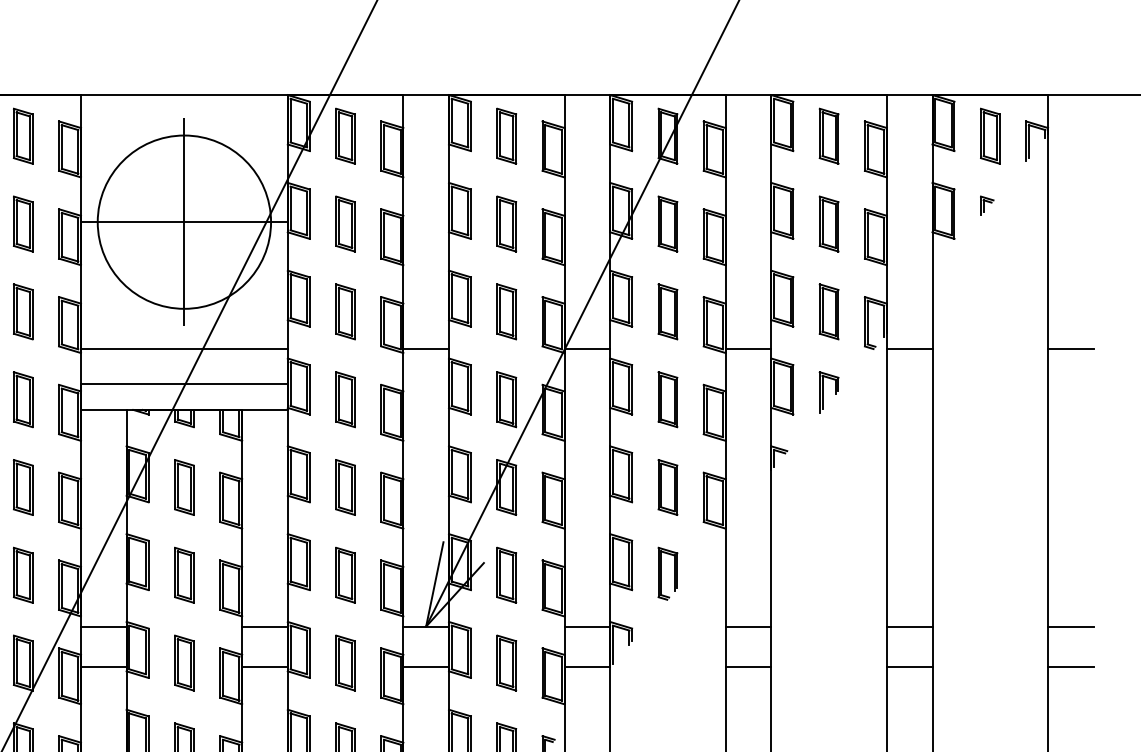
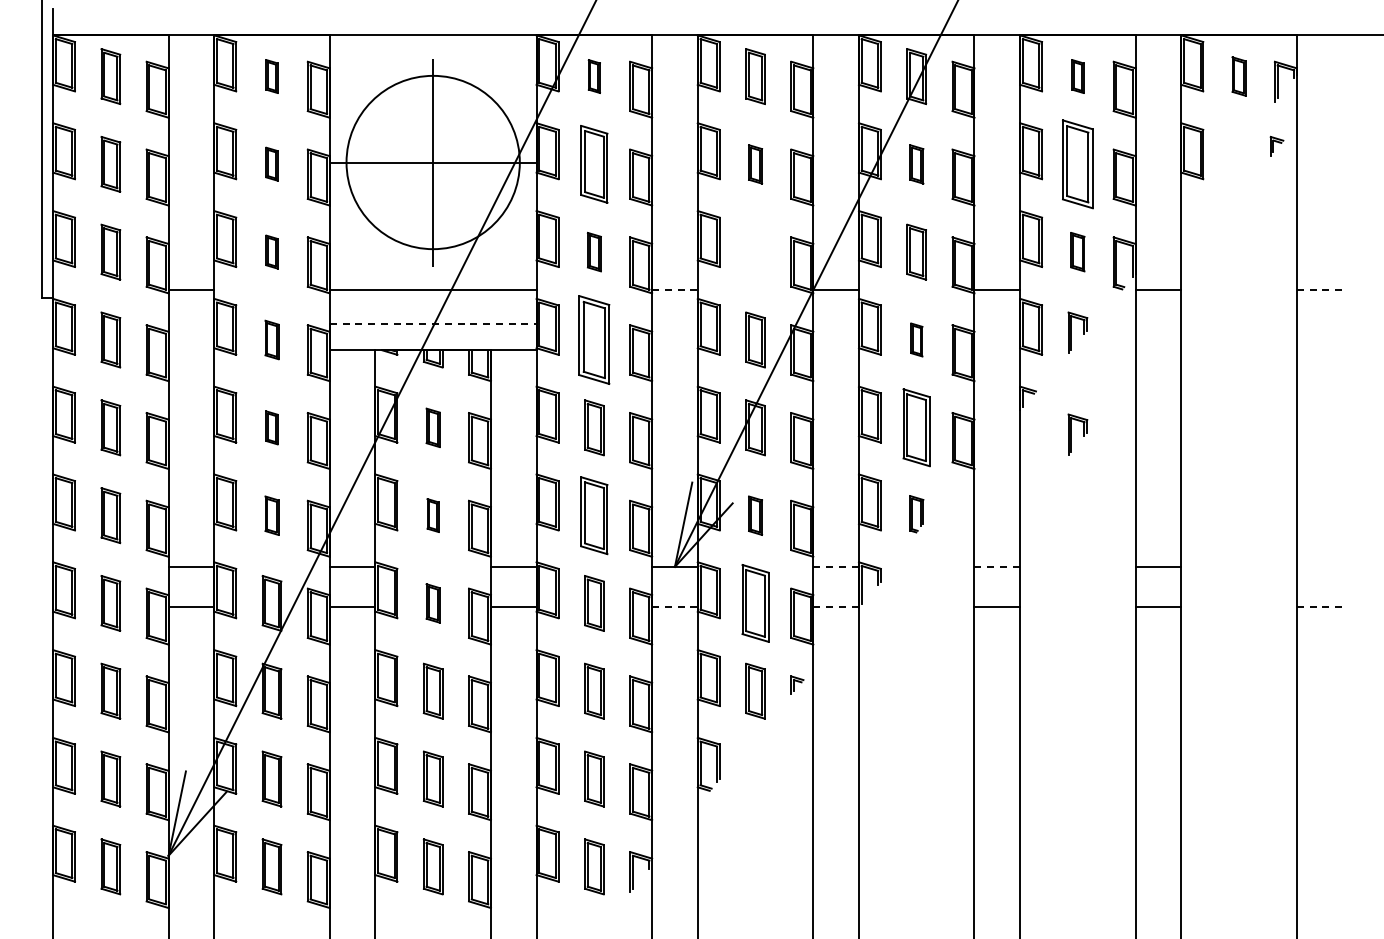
part: (22, 136) -> (271, 76), size x0.6
part: (345, 136) -> (594, 76), size x0.6
part: (828, 136) -> (1077, 76), size x0.6
part: (989, 136) -> (1238, 76), size x0.7
part: (986, 205) -> (1276, 145), moved
part: (22, 223) -> (271, 163), size x0.6
part: (345, 224) -> (594, 164), size x1.4
part: (506, 224) -> (755, 164), size x0.7
part: (667, 224) -> (916, 164), size x0.7
part: (828, 224) -> (1077, 164), size x1.6
part: (22, 311) -> (271, 251), size x0.6
part: (345, 311) -> (594, 251), size x0.7
part: (506, 311) -> (755, 251), removed
part: (828, 311) -> (1077, 251), size x0.7
line: (425, 349) -> (674, 289), solid -> dashed
line: (1070, 349) -> (1319, 289), solid -> dashed
line: (184, 384) -> (433, 324), solid -> dashed
part: (22, 399) -> (271, 339), size x0.7
part: (345, 399) -> (594, 339), size x1.6
part: (667, 399) -> (916, 339), size x0.6
part: (22, 487) -> (271, 427), size x0.6
part: (183, 487) -> (432, 427), size x0.7
part: (667, 487) -> (916, 427), size x1.4
part: (828, 494) -> (1077, 434), added
part: (667, 574) -> (916, 514), size x0.7
part: (22, 575) -> (271, 515), size x0.7
part: (183, 575) -> (432, 515), size x0.6
part: (345, 575) -> (594, 515), size x1.4
part: (506, 575) -> (755, 515), size x0.7
line: (587, 626) -> (836, 566), solid -> dashed
line: (748, 626) -> (997, 566), solid -> dashed
line: (1070, 626) -> (1319, 566), removed
part: (183, 663) -> (432, 603), size x0.7
part: (506, 663) -> (755, 603), size x1.4
line: (425, 667) -> (674, 607), solid -> dashed
line: (587, 667) -> (836, 607), solid -> dashed
line: (1070, 667) -> (1319, 607), solid -> dashed

